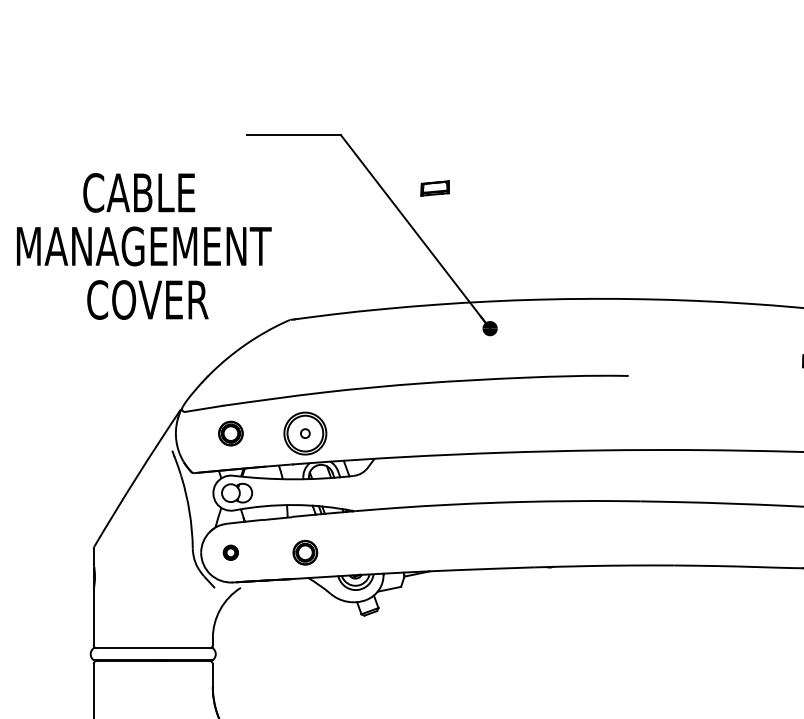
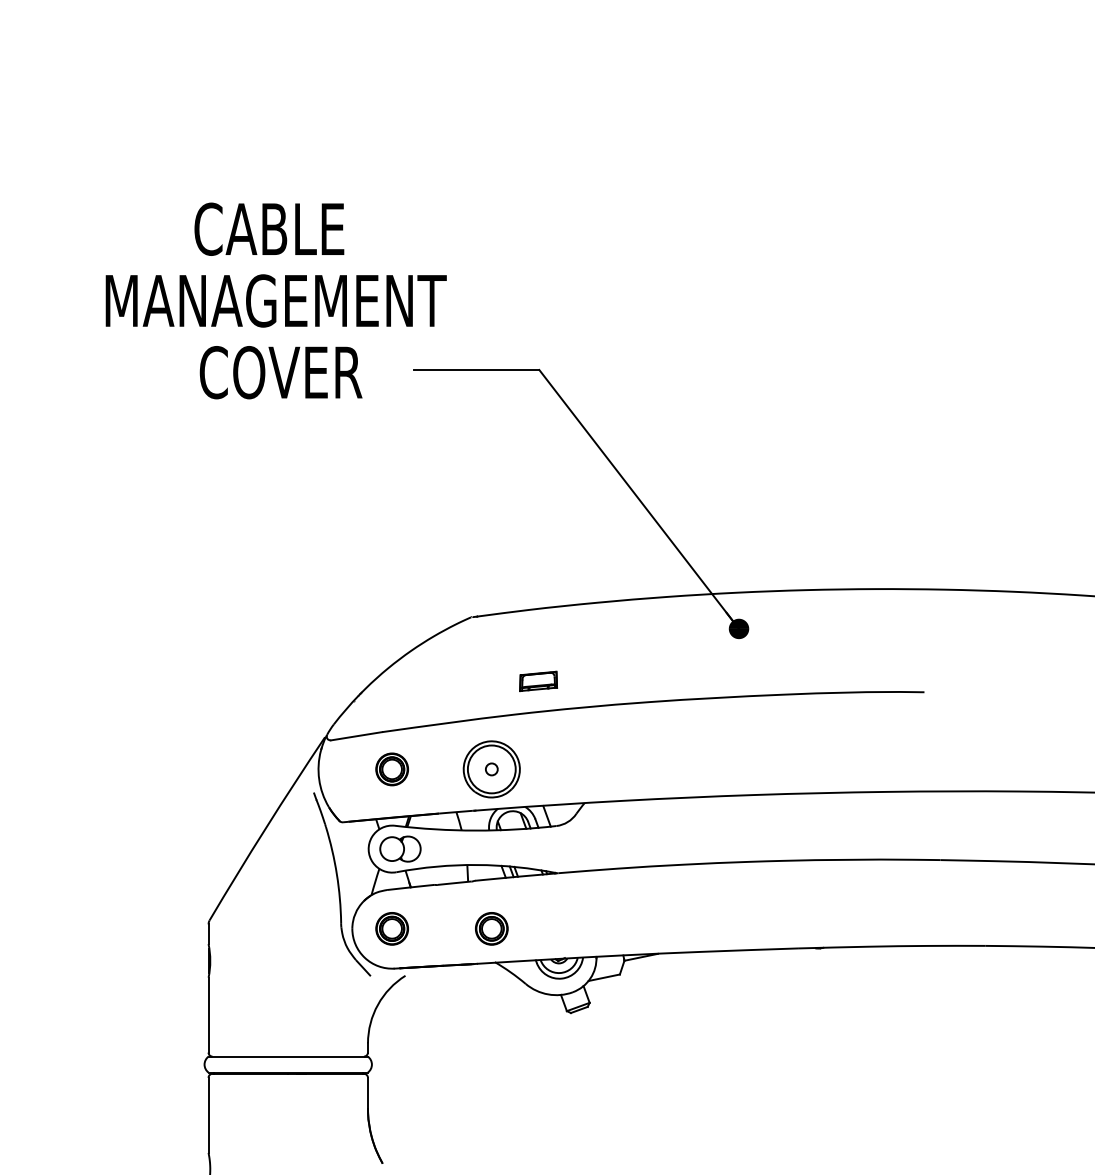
part: (435, 188) -> (538, 681), moved
text: (143, 246) -> (275, 300), moved
part: (230, 552) -> (391, 928), size x1.67

